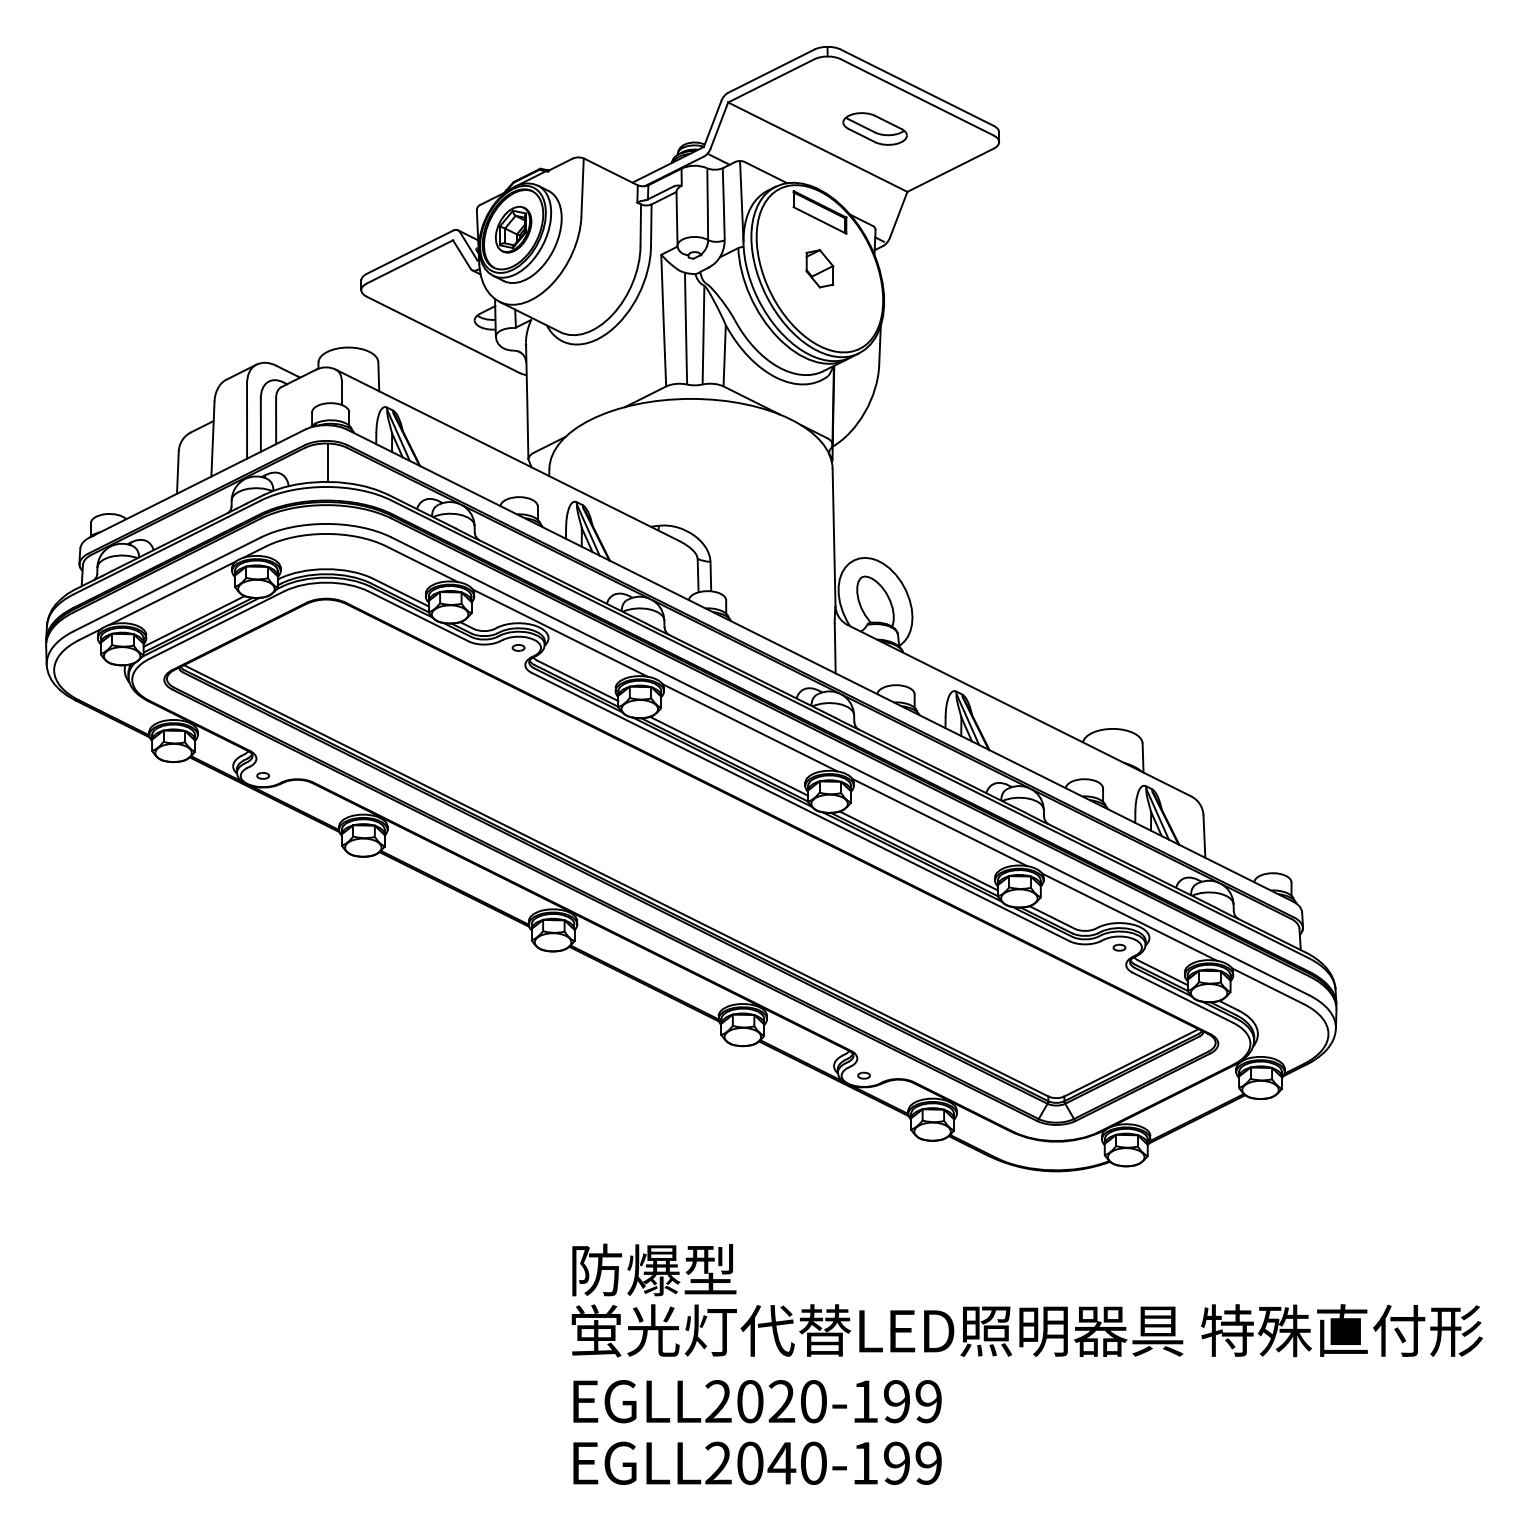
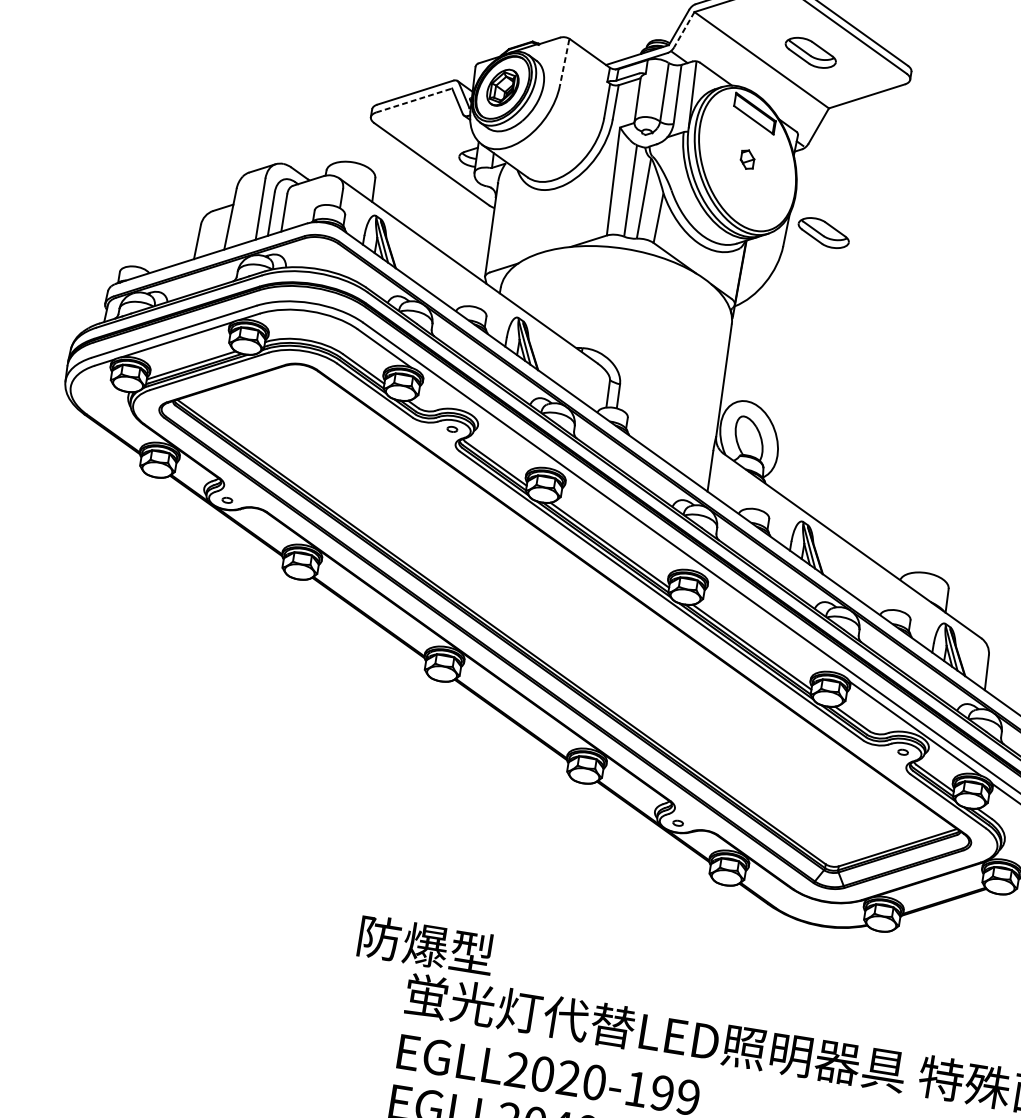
line: (719, 125) -> (684, 29), solid -> dashed
line: (582, 188) -> (564, 63), solid -> dashed
line: (410, 261) -> (414, 100), solid -> dashed
part: (819, 268) -> (747, 159), size x0.6
part: (924, 341) -> (823, 232), added
line: (327, 462) -> (320, 253), removed
line: (559, 632) -> (487, 422), removed
line: (749, 727) -> (630, 524), removed
line: (939, 822) -> (772, 626), removed
text: (654, 1269) -> (426, 945), moved

